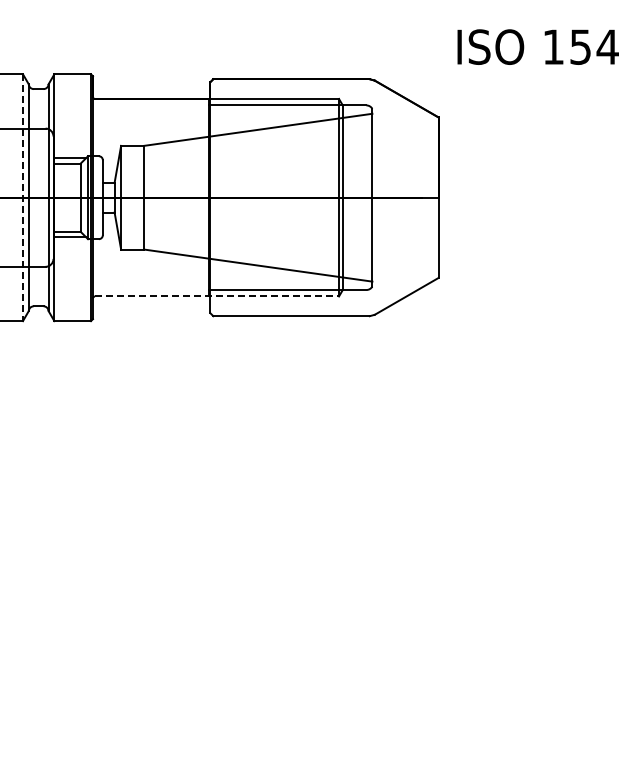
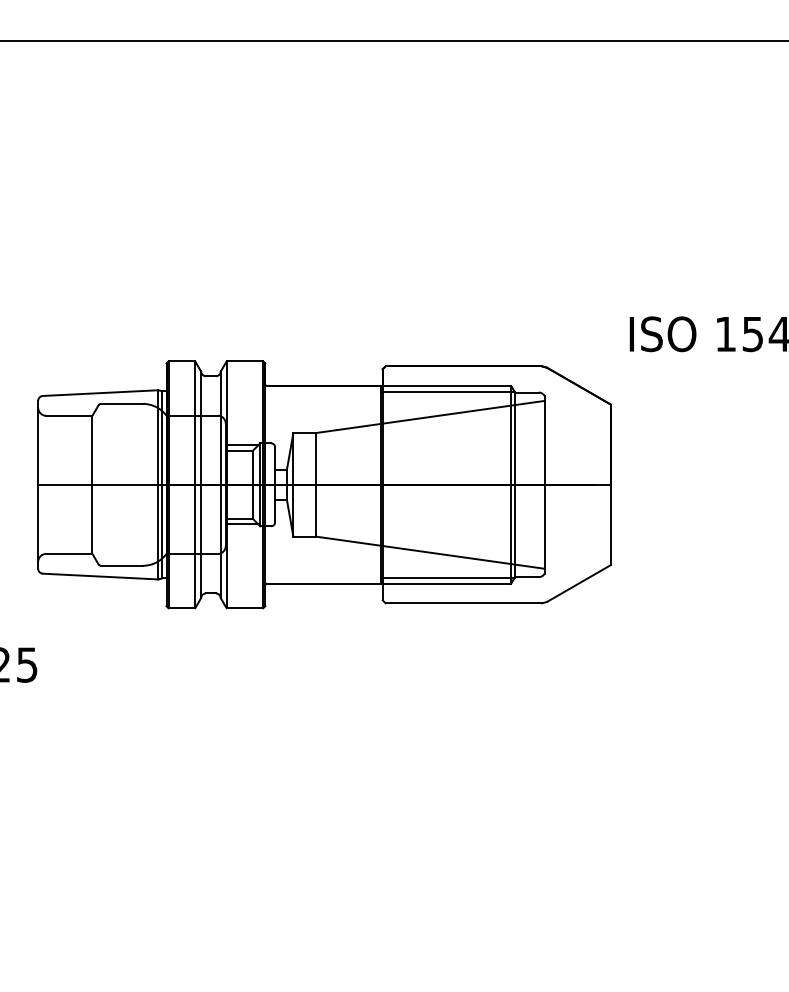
line: (23, 198) -> (195, 485), dashed -> solid
line: (217, 296) -> (389, 583), dashed -> solid

